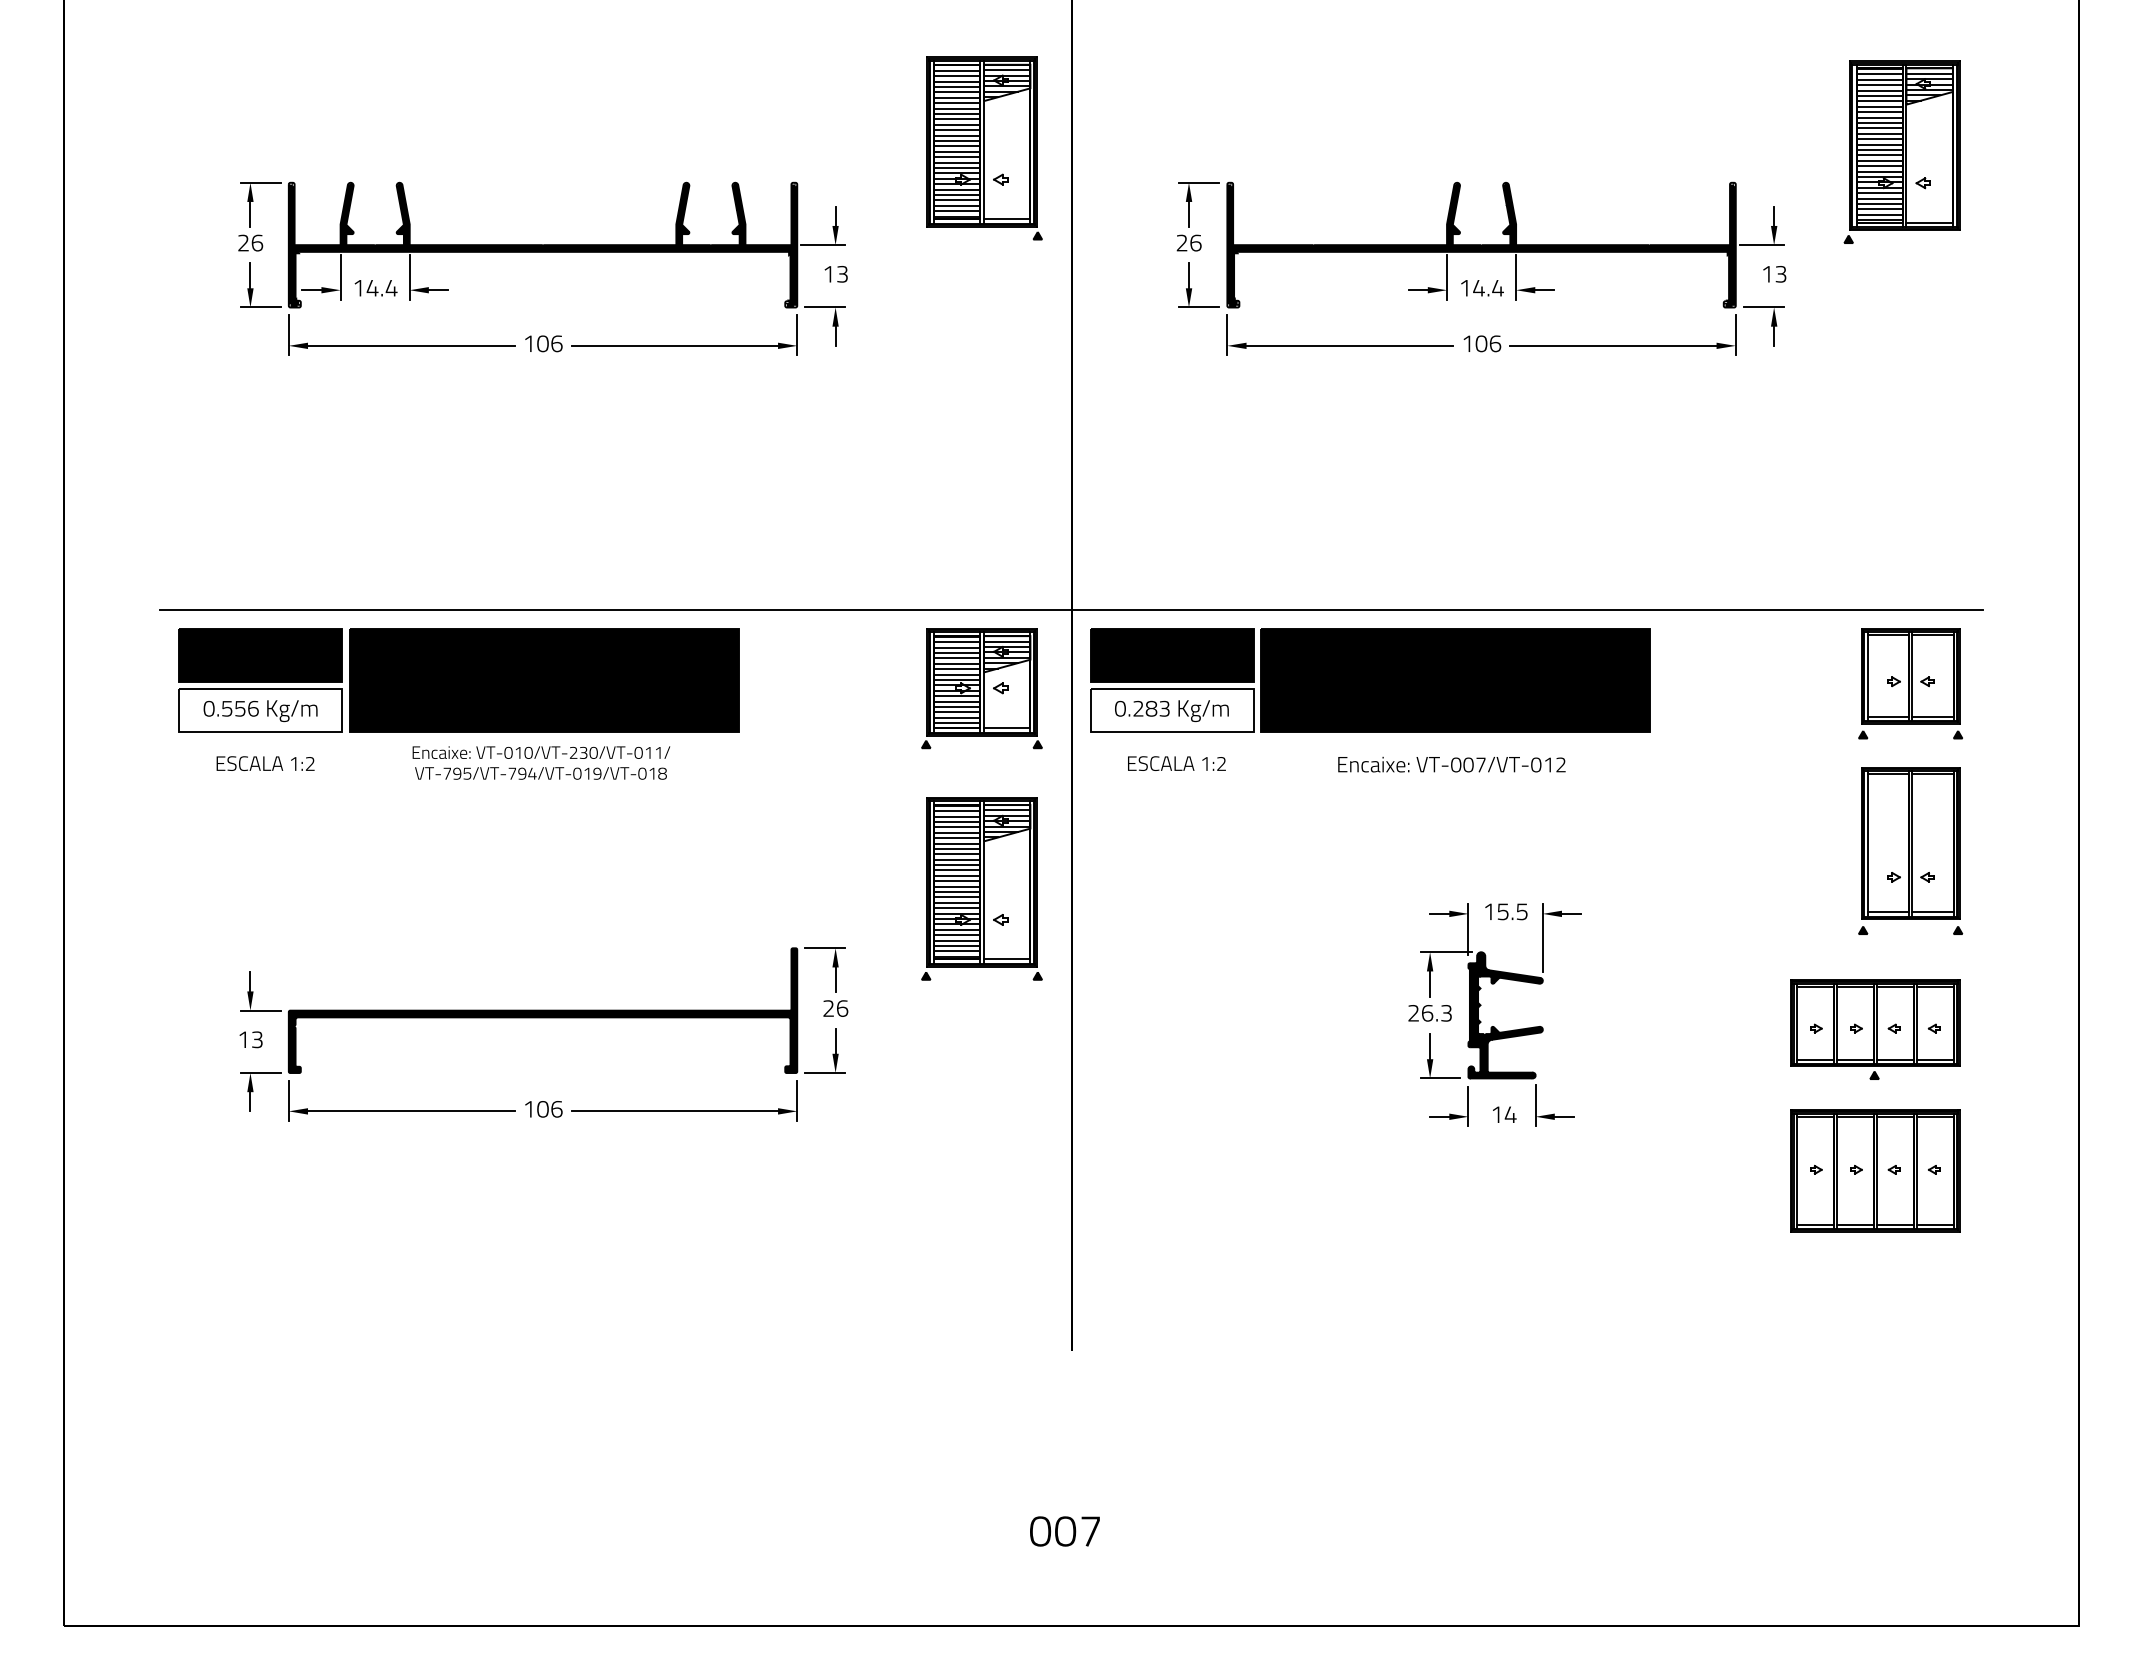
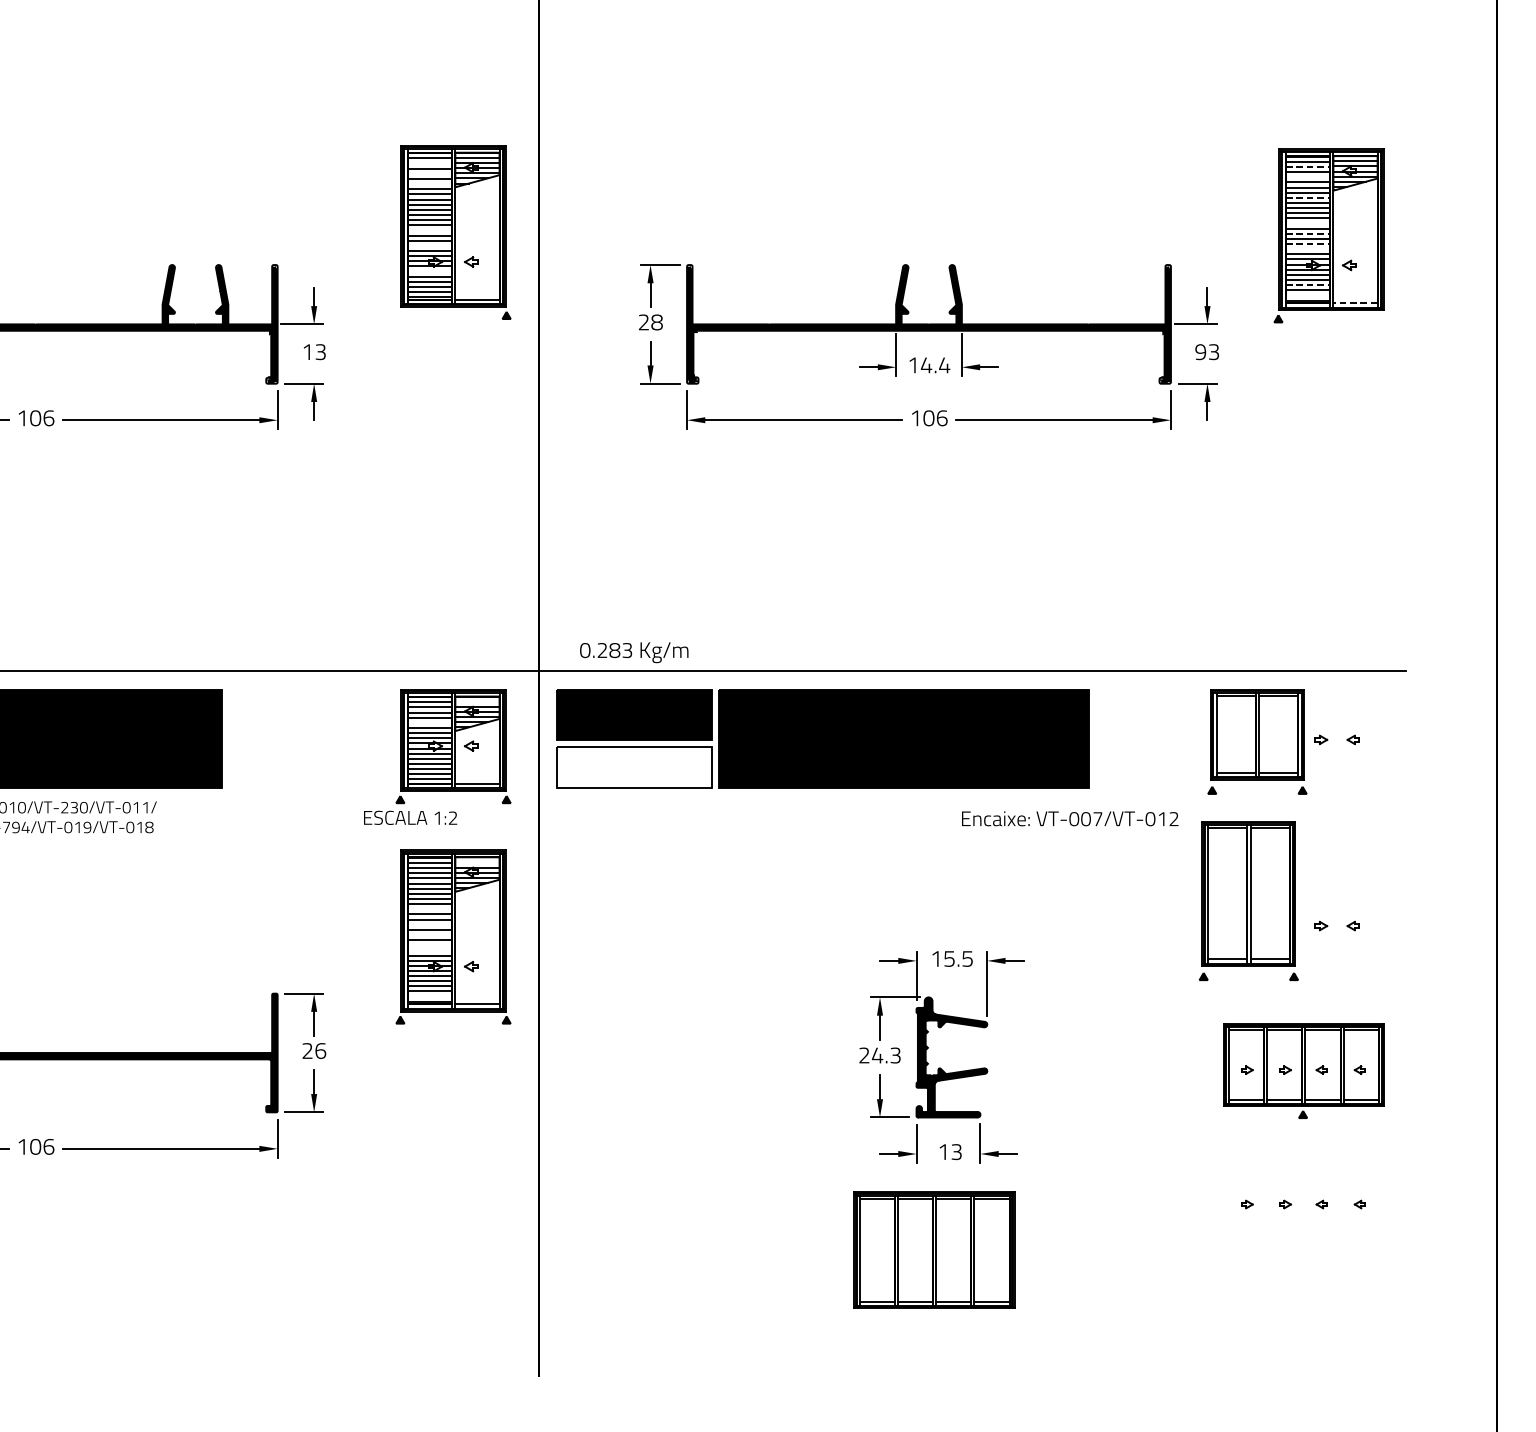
line: (956, 76) -> (429, 163), removed
line: (1880, 79) -> (1308, 166), solid -> dashed
line: (956, 87) -> (429, 174), removed
line: (1879, 90) -> (1307, 177), removed
line: (956, 97) -> (429, 183), removed
line: (1880, 112) -> (1308, 198), solid -> dashed
line: (1879, 139) -> (1307, 223), removed
line: (956, 146) -> (429, 230), removed
line: (1880, 149) -> (1308, 233), solid -> dashed
line: (1880, 160) -> (1308, 243), solid -> dashed
line: (956, 162) -> (429, 245), removed
line: (1879, 166) -> (1307, 249), removed
line: (956, 189) -> (429, 271), removed
line: (1880, 203) -> (1308, 284), solid -> dashed
line: (1879, 214) -> (1307, 295), removed
line: (1929, 222) -> (1355, 302), solid -> dashed
text: (1195, 242) -> (656, 321), 26 -> 28
text: (1766, 274) -> (1200, 352), 13 -> 93
line: (1006, 641) -> (476, 701), removed
line: (956, 663) -> (429, 722), removed
part: (1910, 683) -> (1257, 741), moved
text: (1171, 711) -> (633, 653), moved
text: (1176, 763) -> (410, 817), moved
text: (1451, 764) -> (1069, 818), moved
line: (1006, 810) -> (476, 862), removed
part: (1910, 850) -> (1248, 900), moved
line: (956, 859) -> (429, 909), removed
line: (956, 875) -> (429, 924), removed
line: (956, 886) -> (429, 934), removed
line: (956, 897) -> (429, 945), removed
line: (956, 902) -> (429, 950), removed
line: (956, 951) -> (429, 996), removed
text: (1427, 1013) -> (877, 1055), 26.3 -> 24.3
text: (1510, 1114) -> (956, 1151), 14 -> 13
part: (1875, 1170) -> (934, 1249), moved

